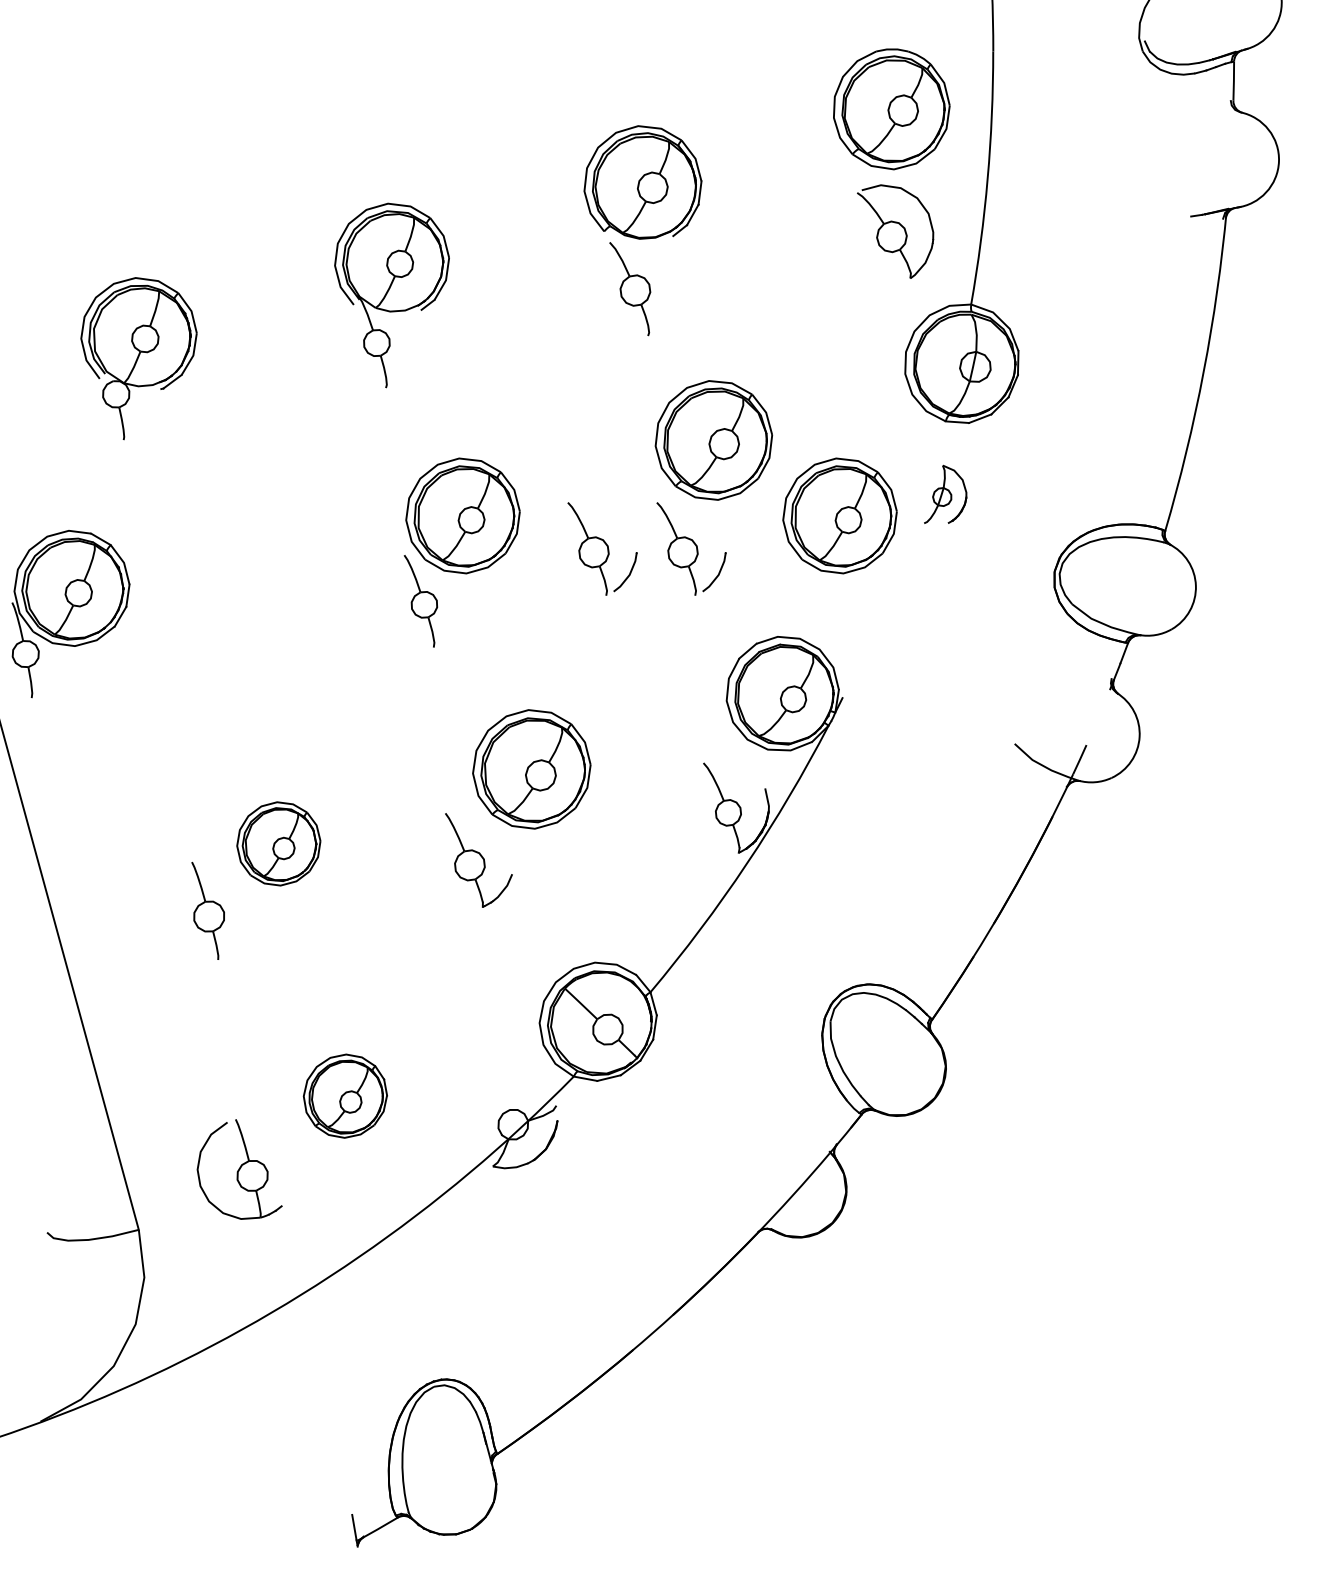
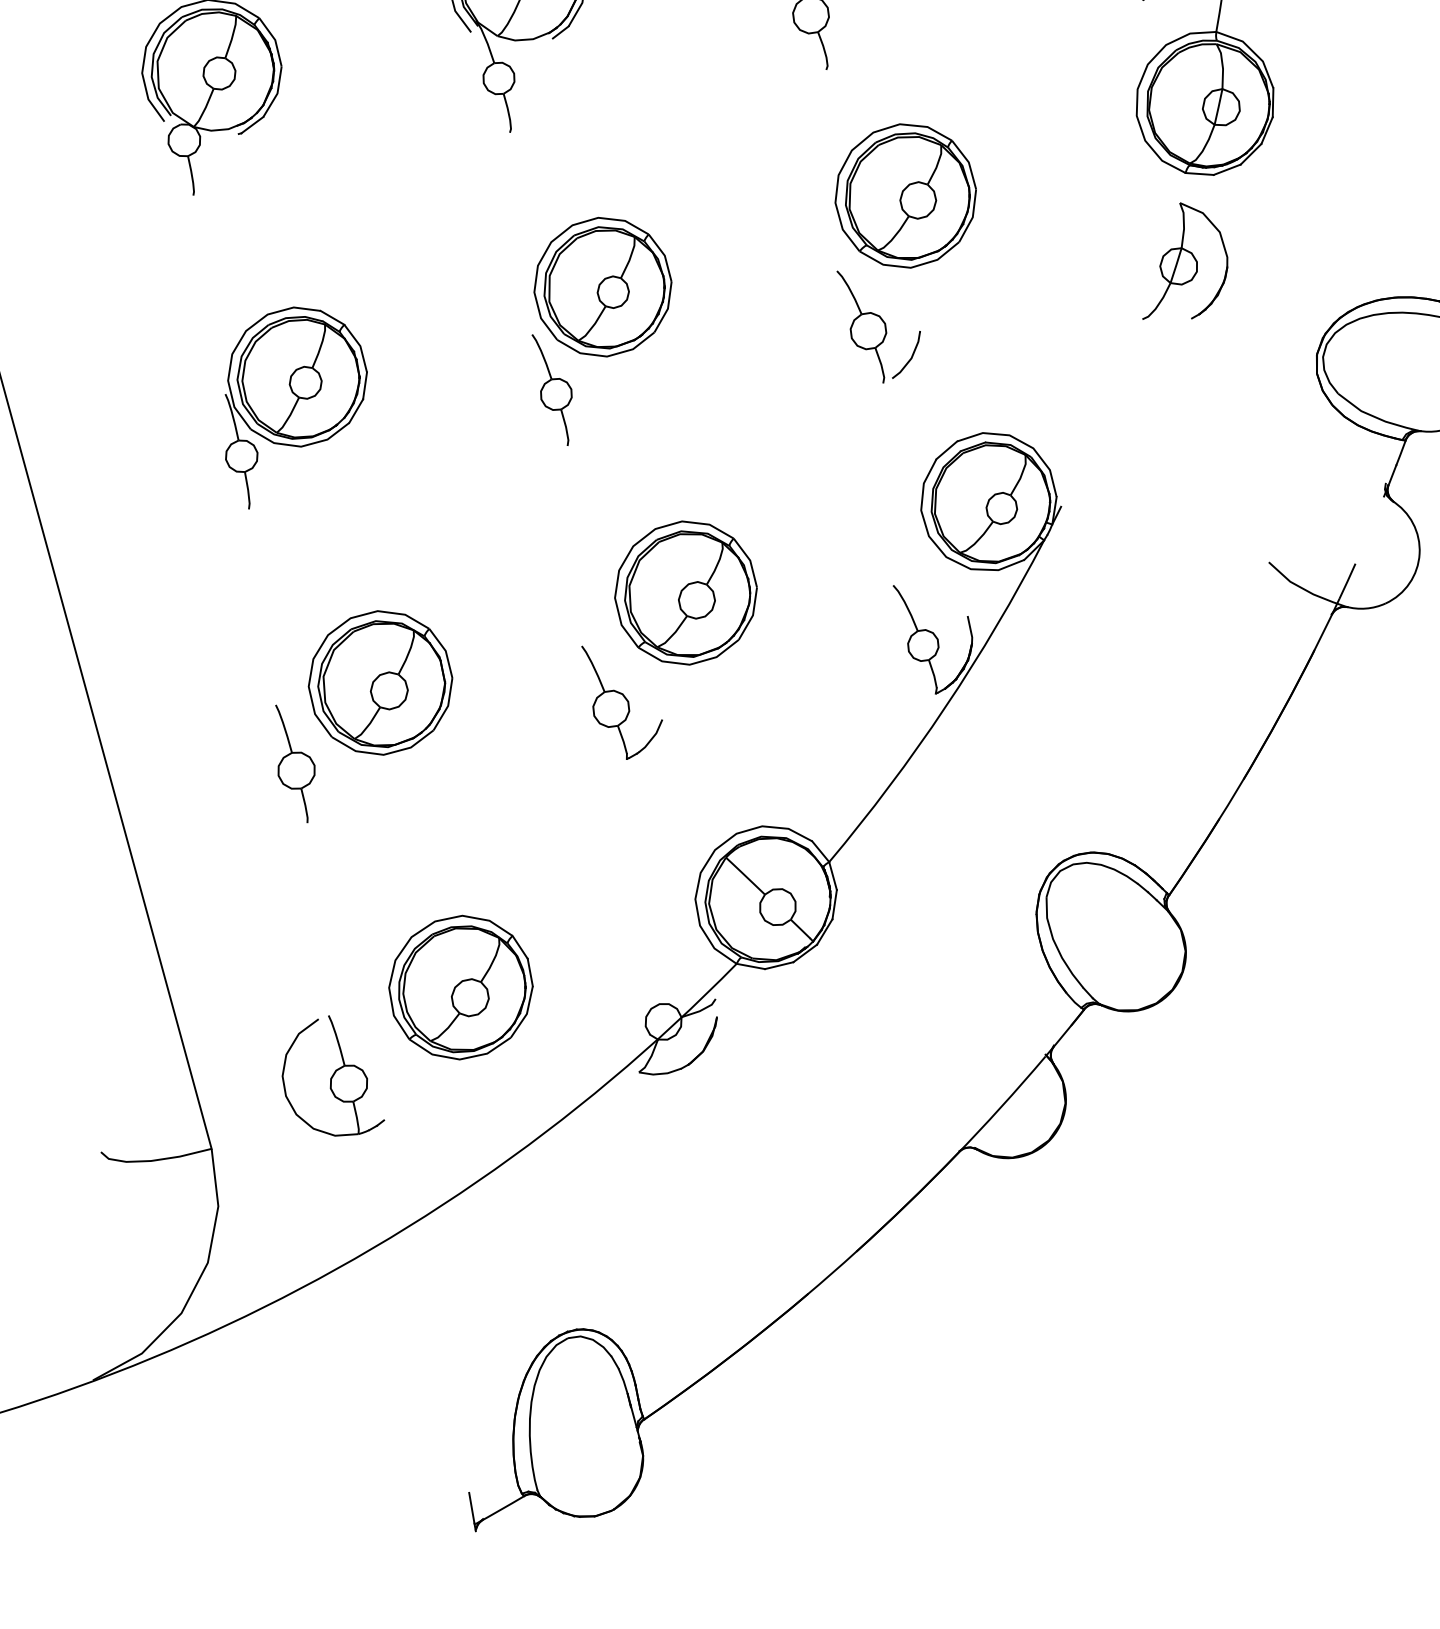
part: (945, 494) -> (1185, 261), size x1.67
part: (839, 515) -> (1057, 286), removed
part: (602, 548) -> (771, 326), removed
part: (70, 614) -> (295, 408), moved
part: (278, 843) -> (380, 682), size x1.43
part: (345, 1095) -> (461, 986), size x1.43

